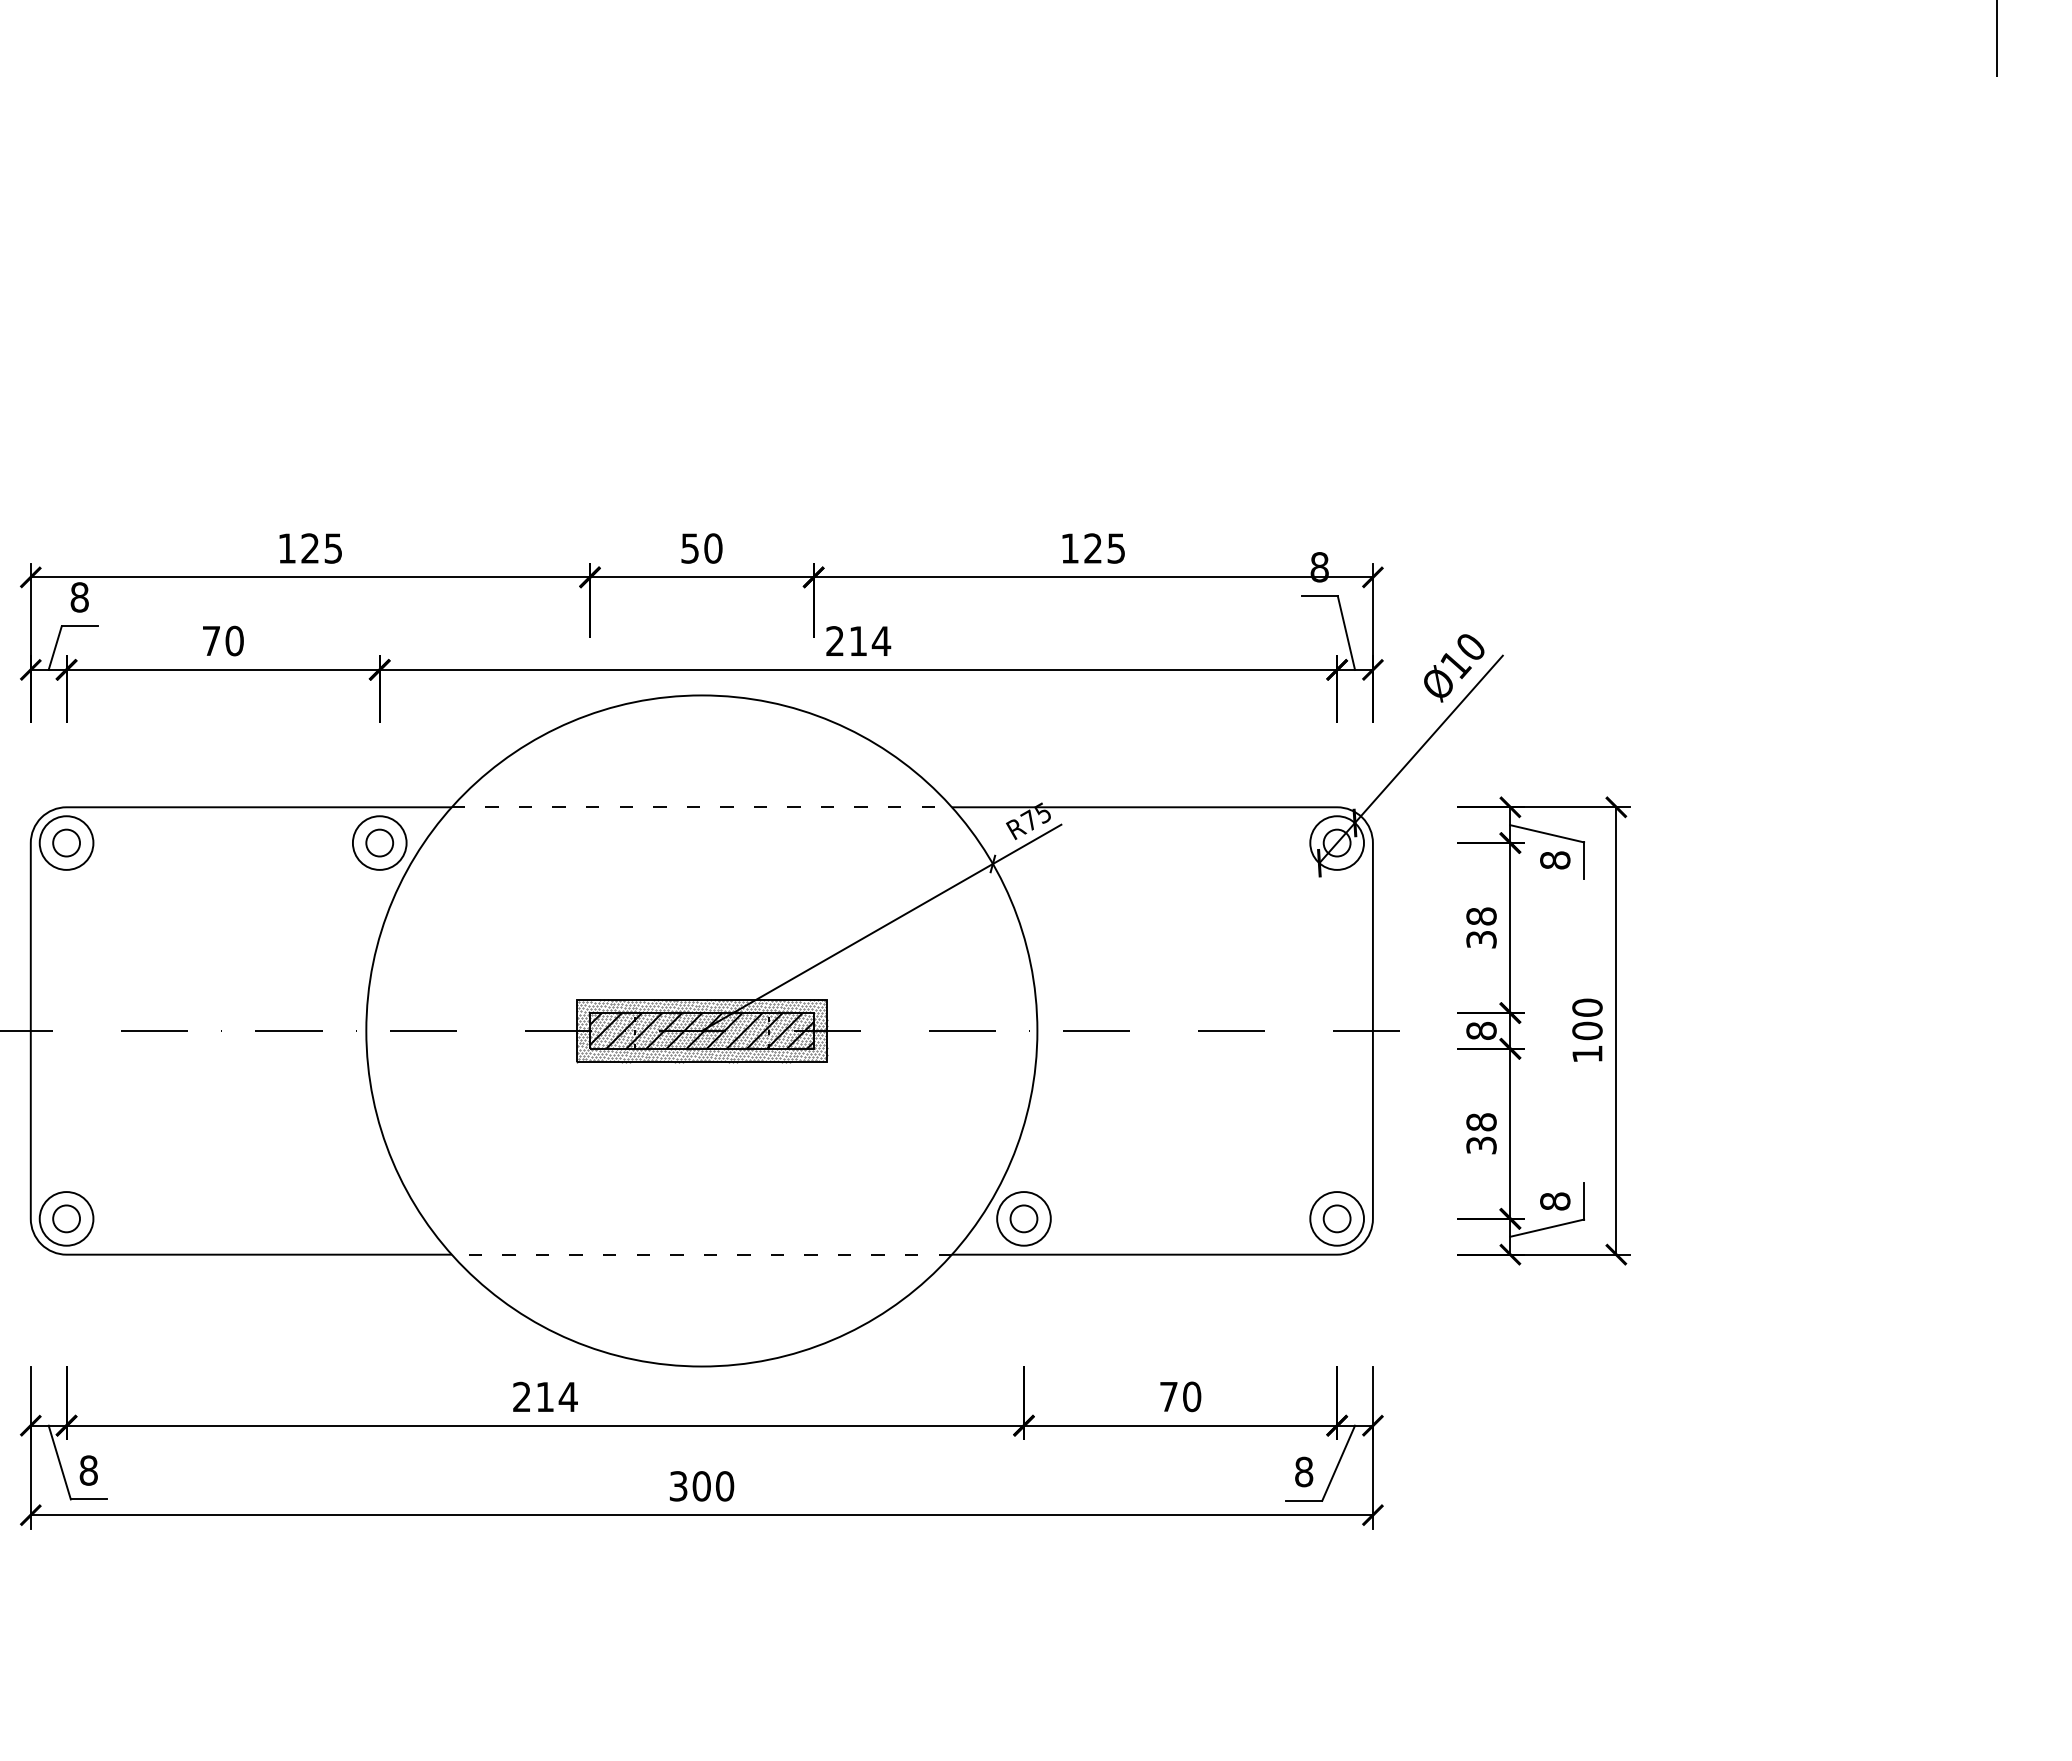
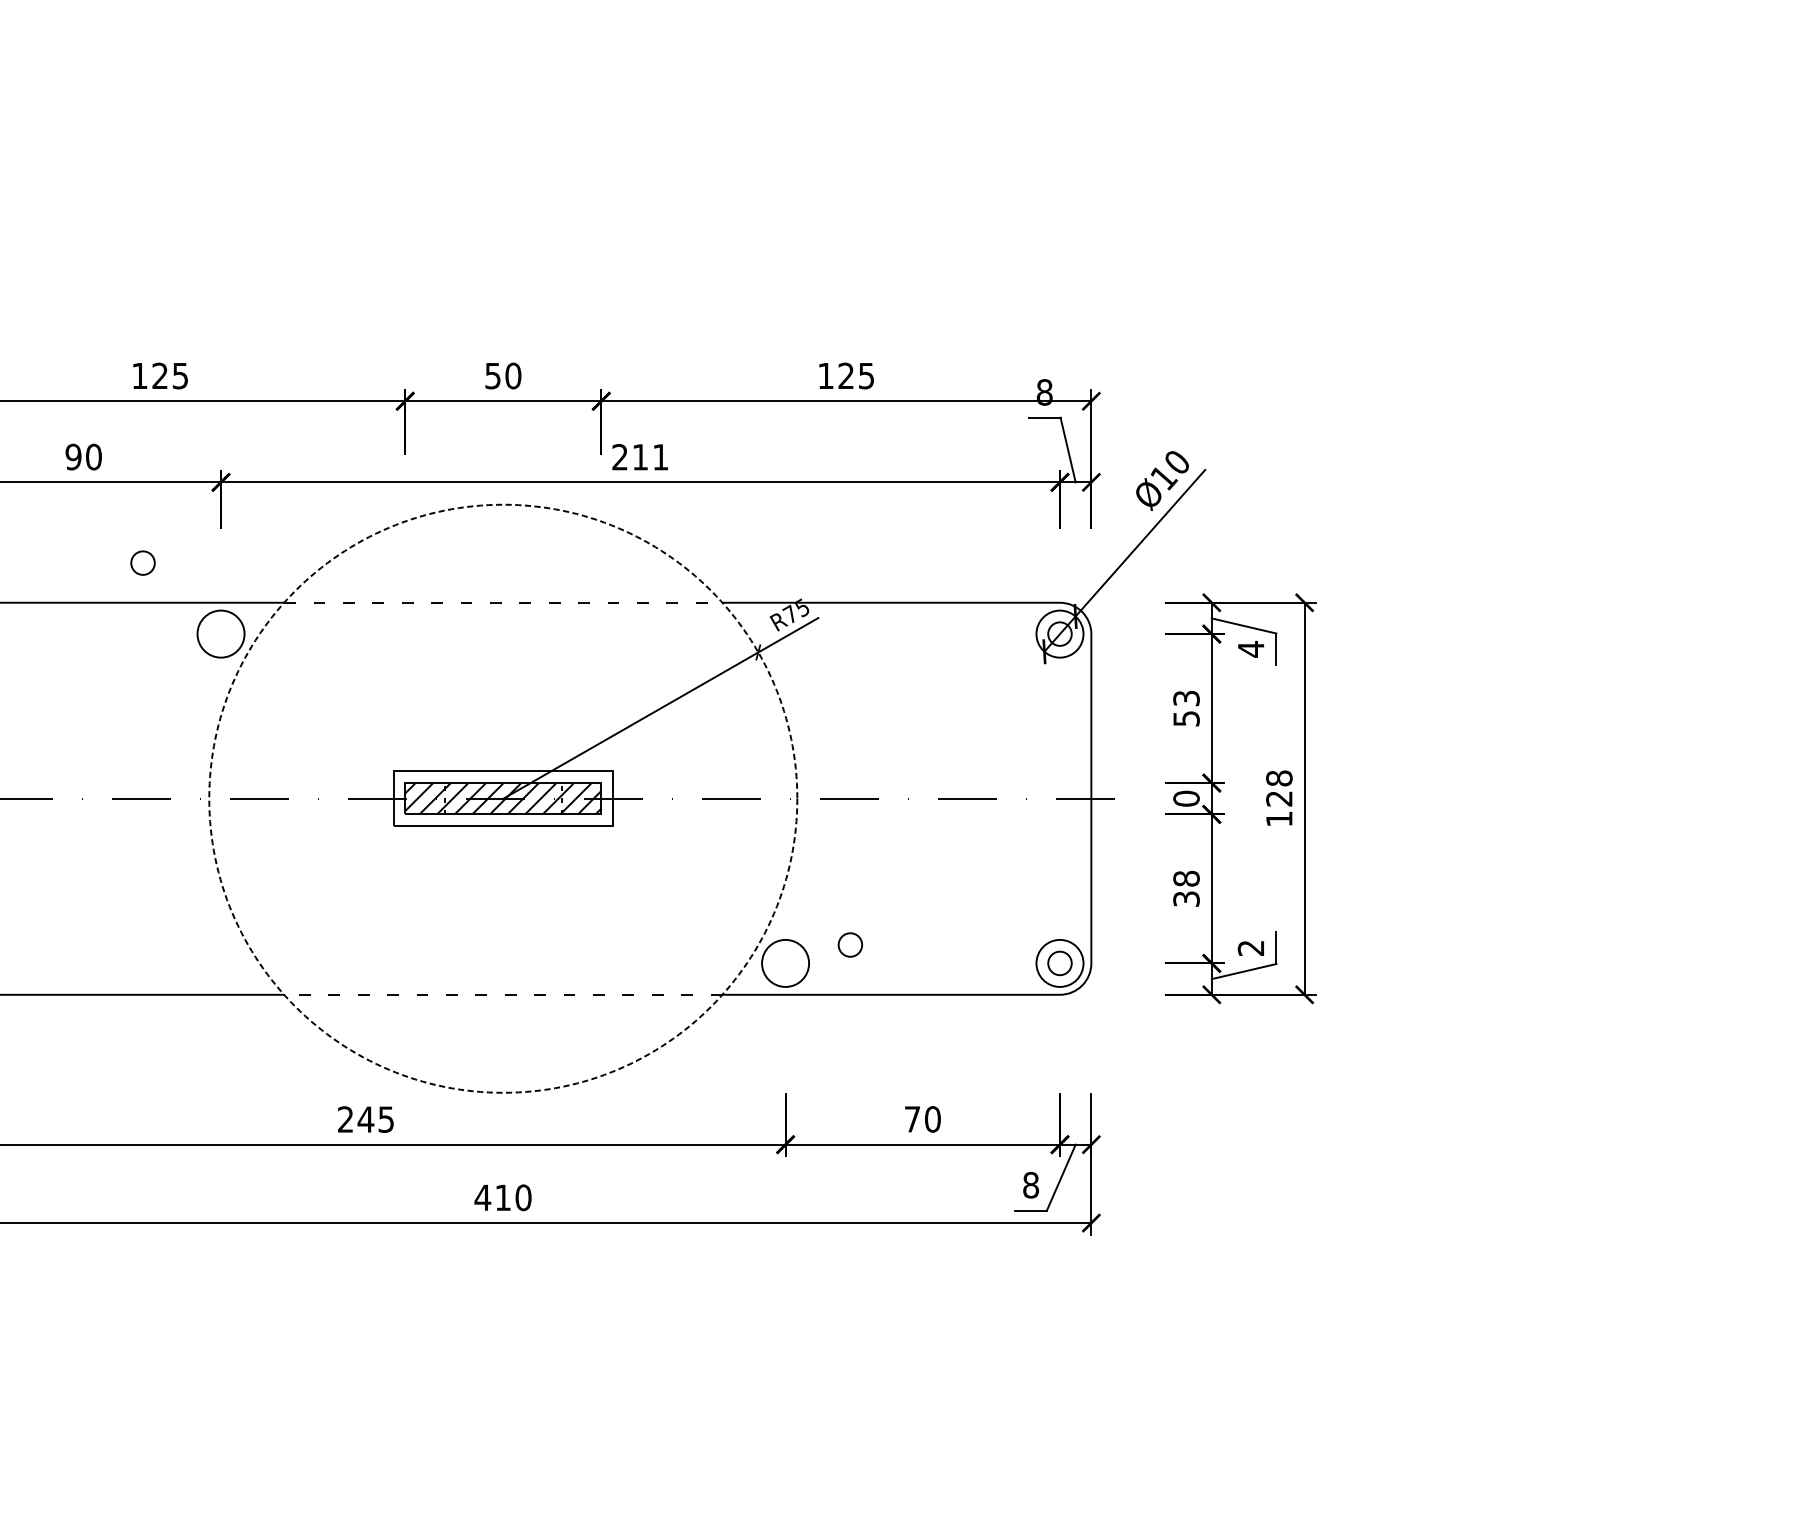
text: (211, 640) -> (73, 456), 70 -> 90
text: (881, 640) -> (660, 456), 214 -> 211
circle: (379, 842) -> (142, 562), moved
text: (1555, 860) -> (1251, 649), 8 -> 4
text: (1481, 927) -> (1186, 708), 38 -> 53
text: (1587, 1019) -> (1279, 788), 100 -> 128
circle: (701, 1030) -> (502, 798), solid -> dashed
hatch: (701, 1030) -> (502, 798), removed
text: (1481, 1030) -> (1186, 798), 8 -> 0
text: (1555, 1201) -> (1251, 948), 8 -> 2
circle: (1023, 1218) -> (849, 944), moved
text: (556, 1397) -> (375, 1119), 214 -> 245
text: (689, 1486) -> (492, 1197), 300 -> 410

